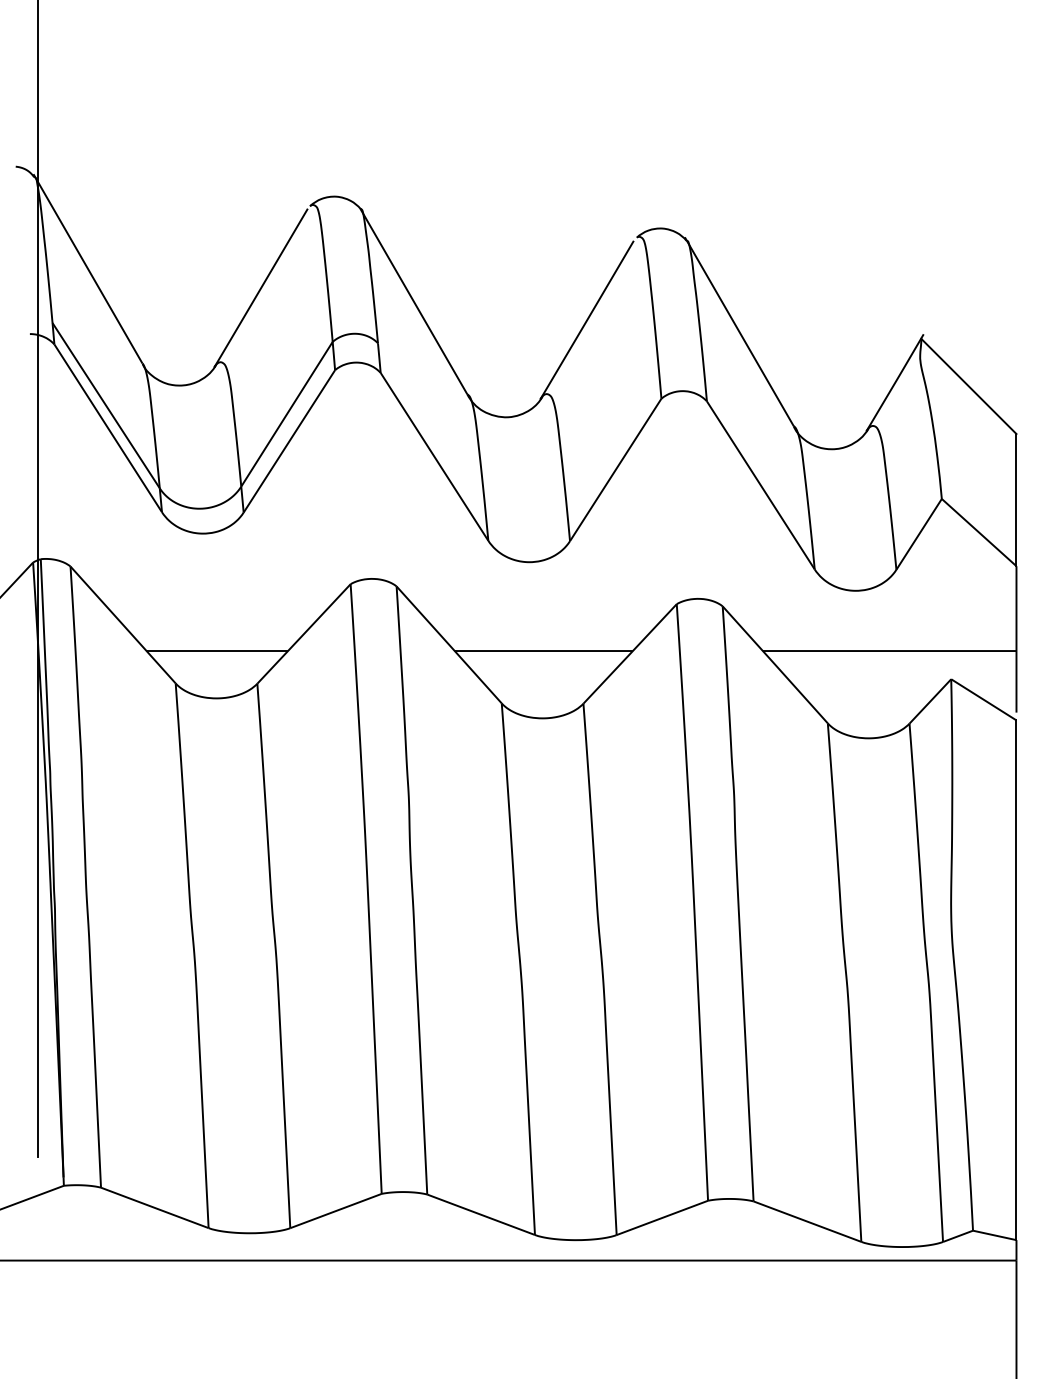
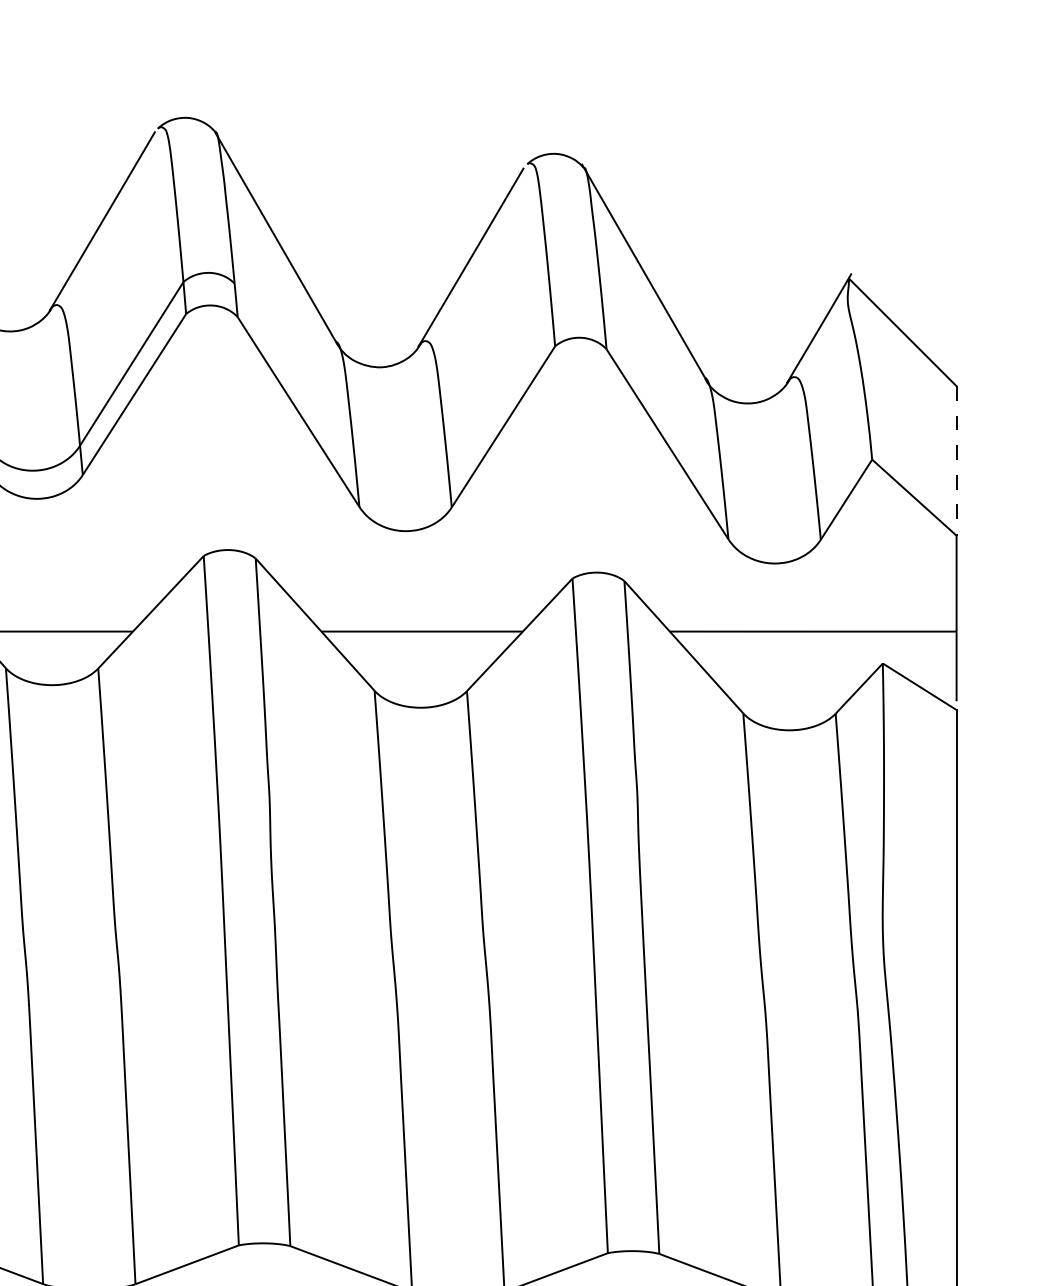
line: (1016, 500) -> (956, 461), solid -> dashed

